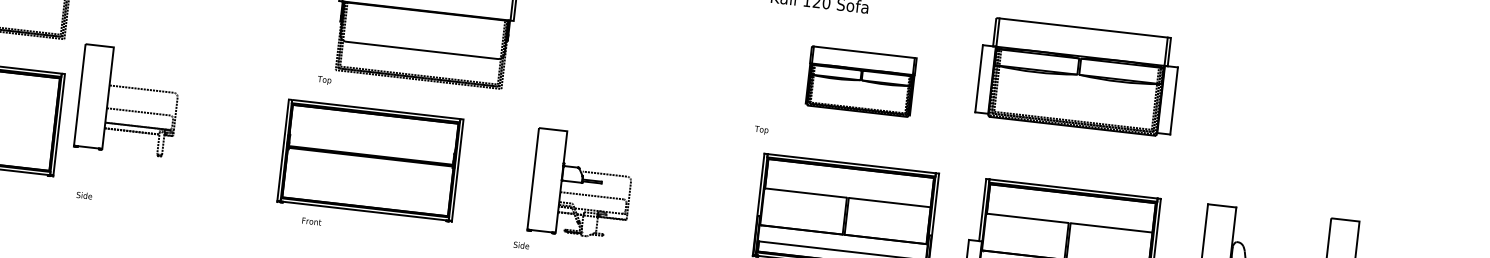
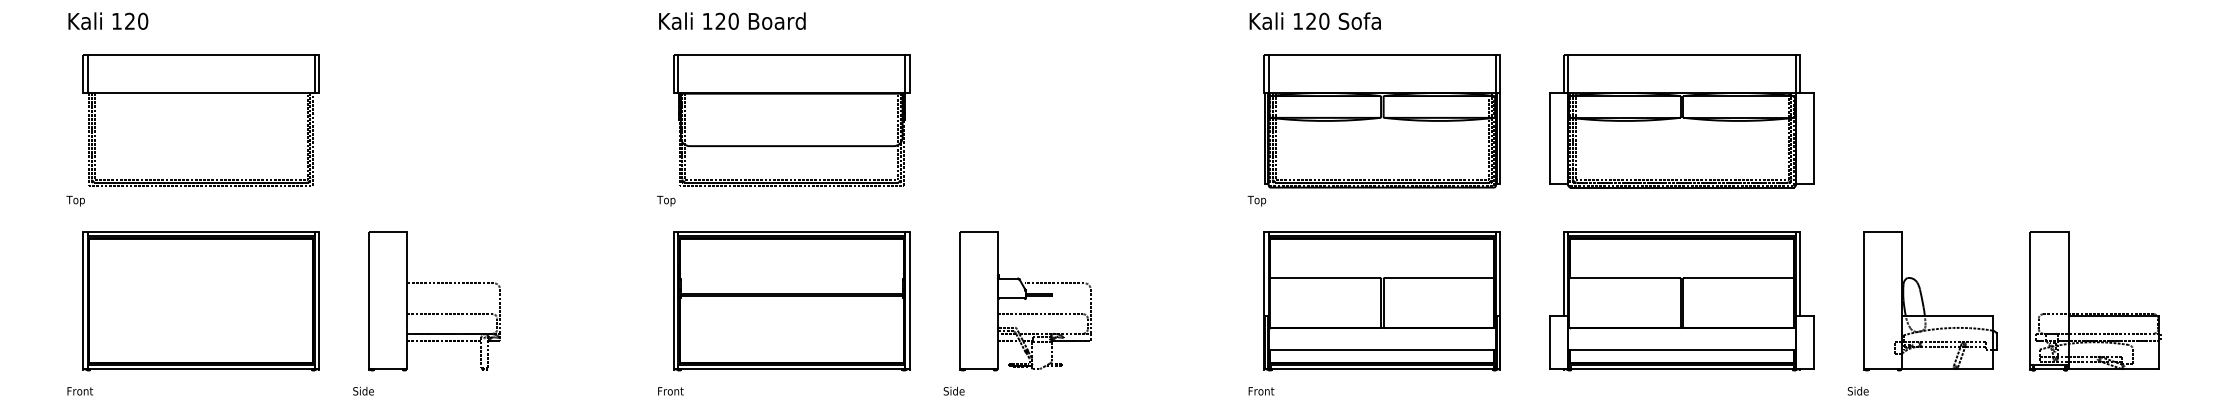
part: (1077, 77) -> (1681, 121), moved
part: (860, 81) -> (1381, 121), size x1.67
part: (127, 110) -> (434, 313), moved
part: (370, 160) -> (791, 301), moved

